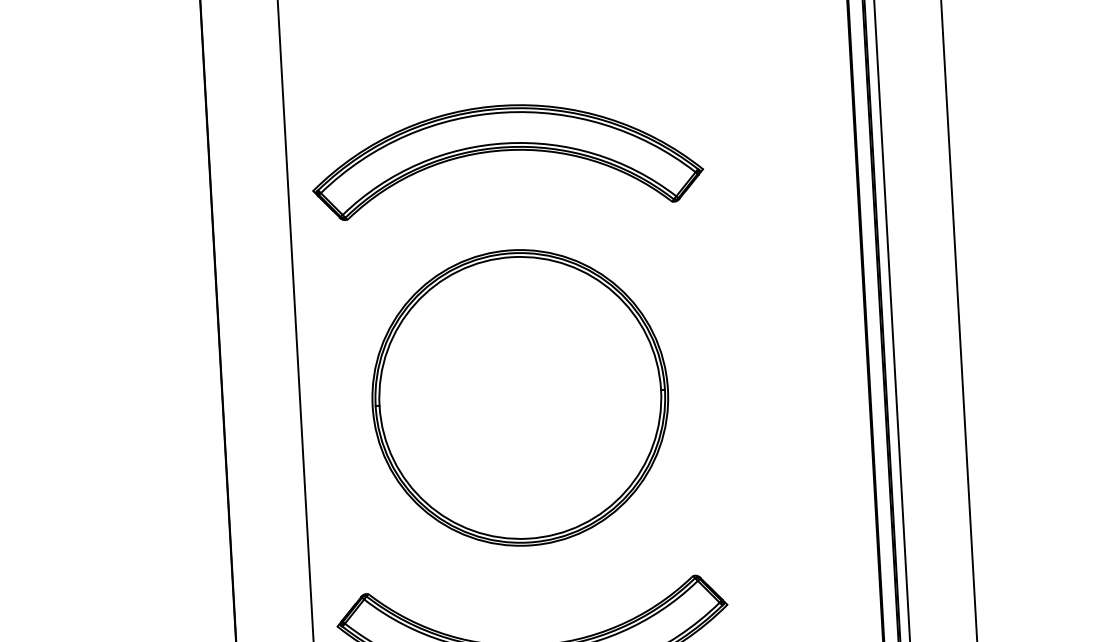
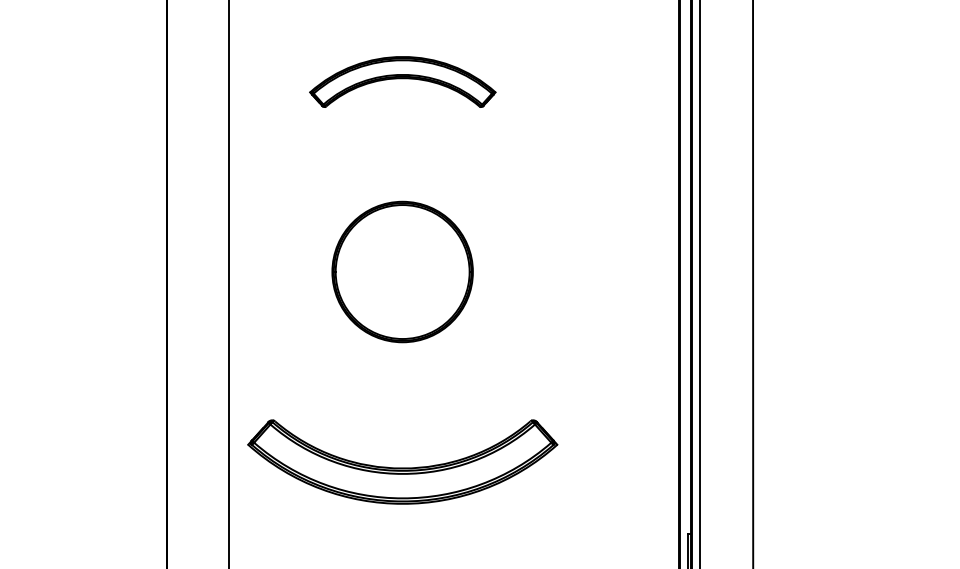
part: (506, 157) -> (402, 81), size x0.6
part: (519, 397) -> (402, 271), size x0.6

